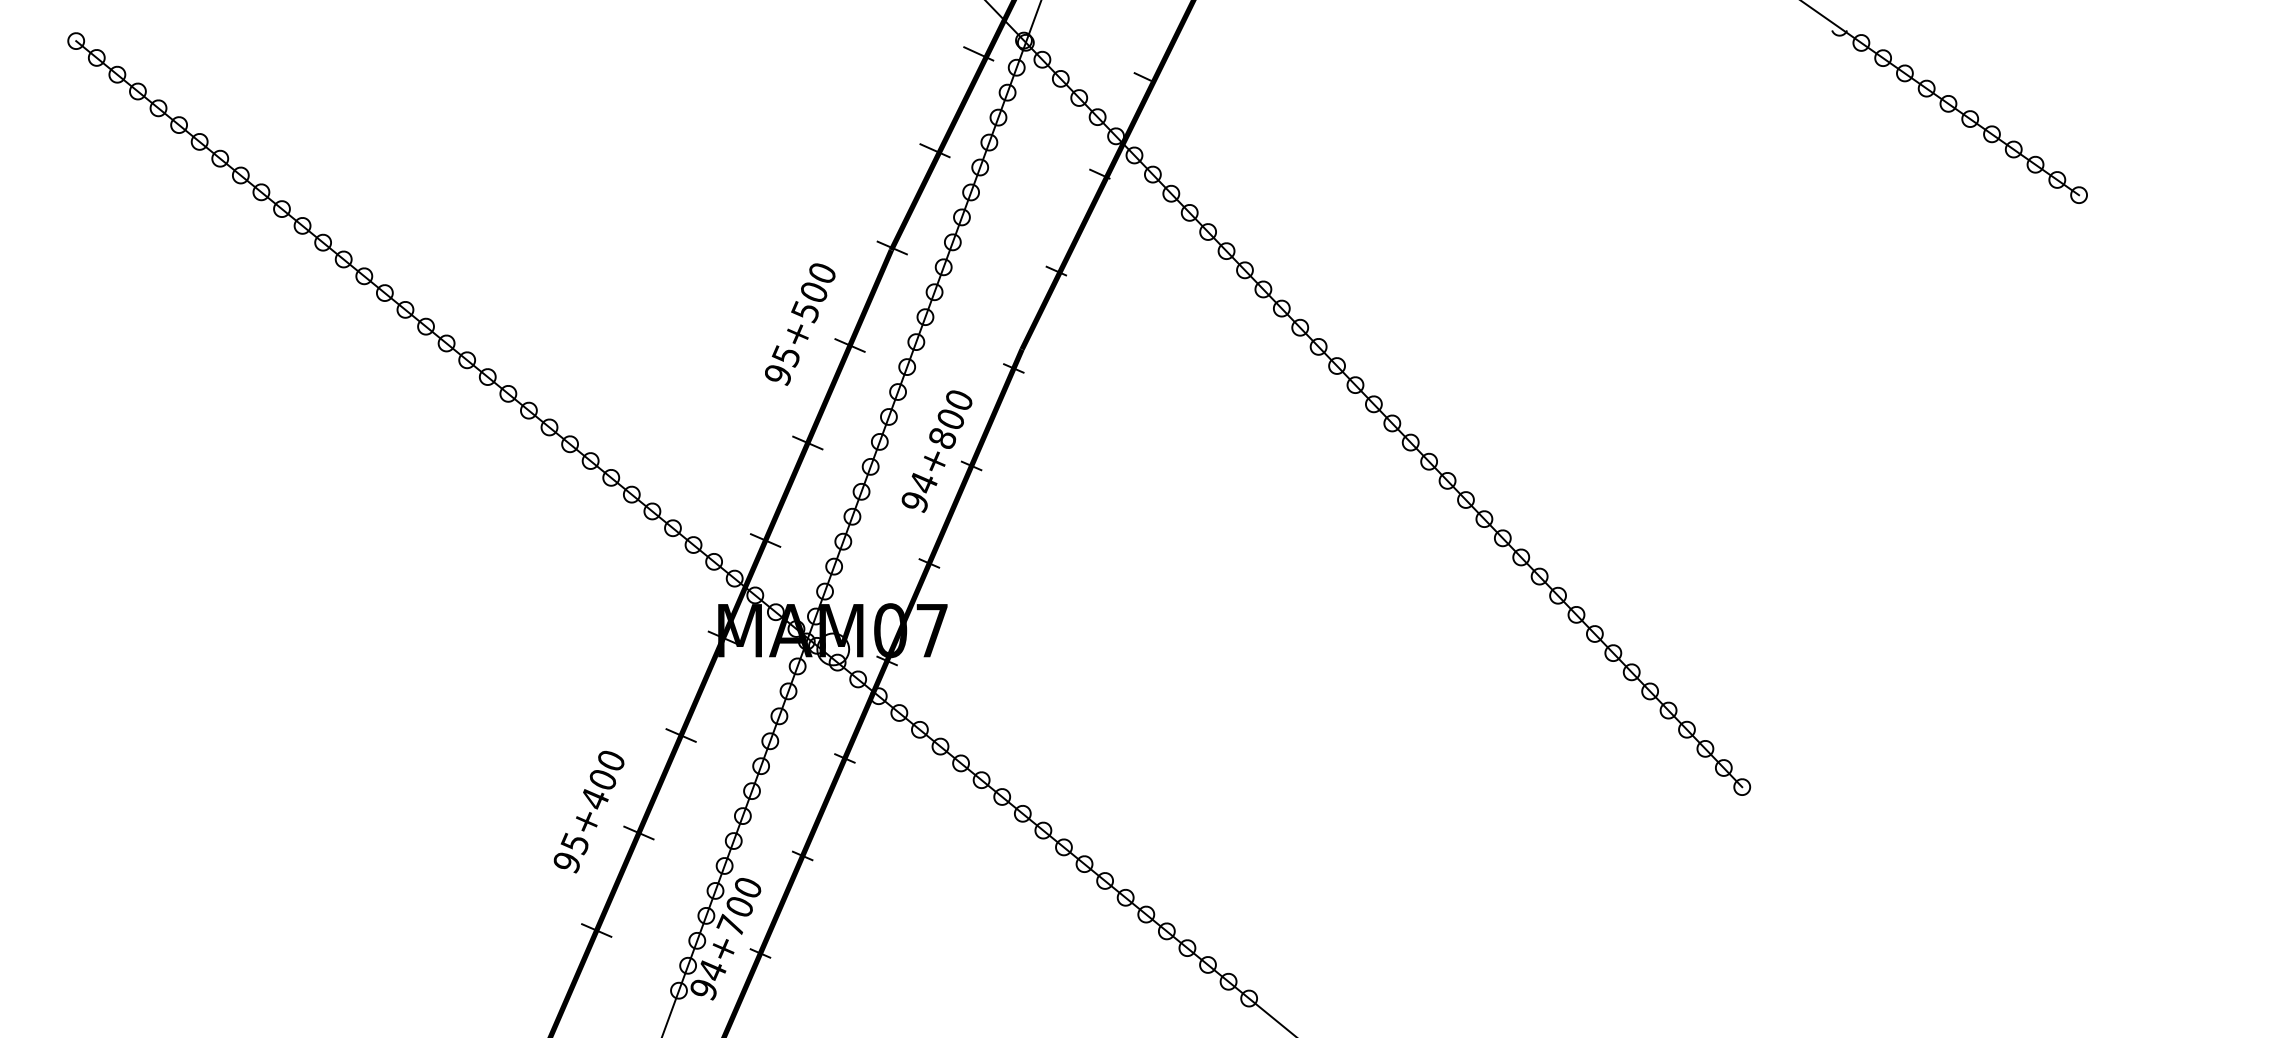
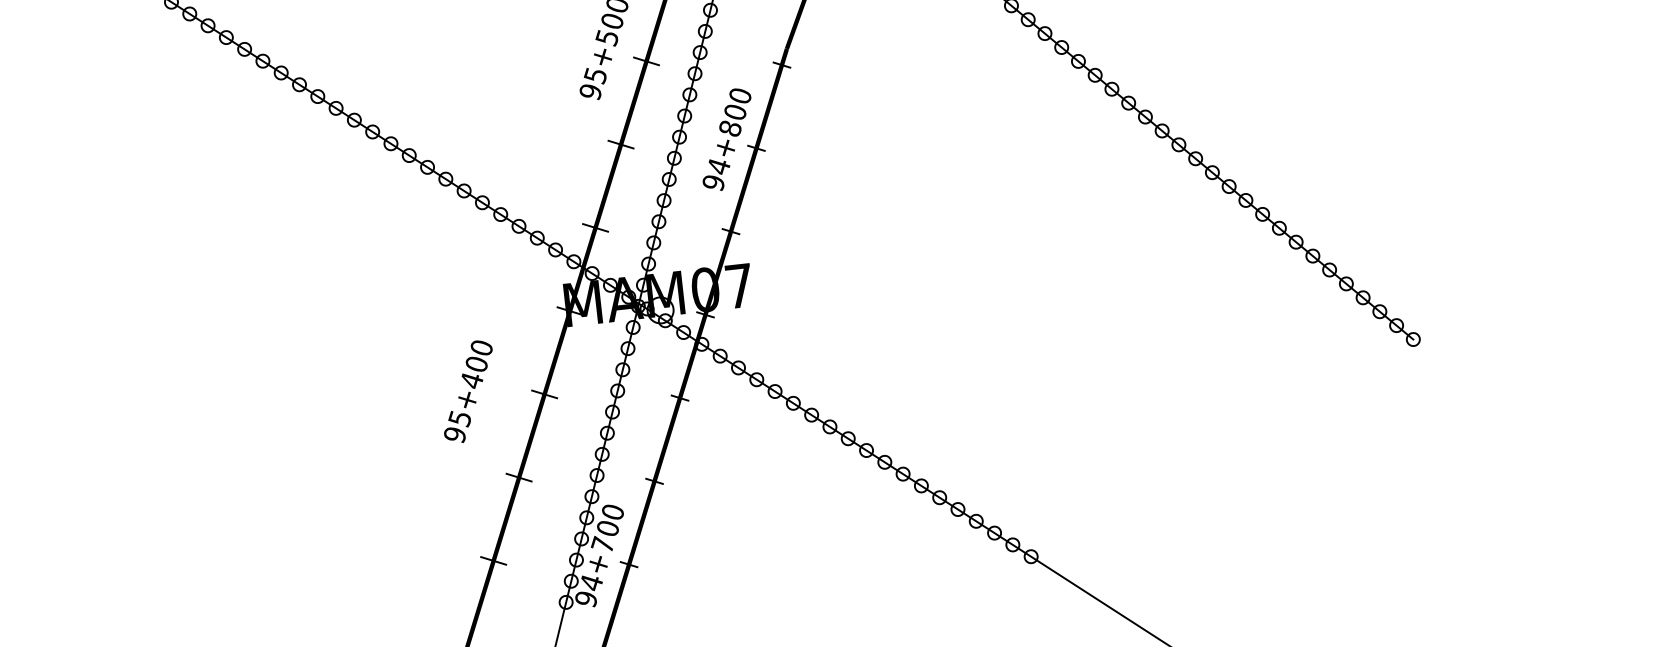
text: (588, 812) -> (467, 392), moved

